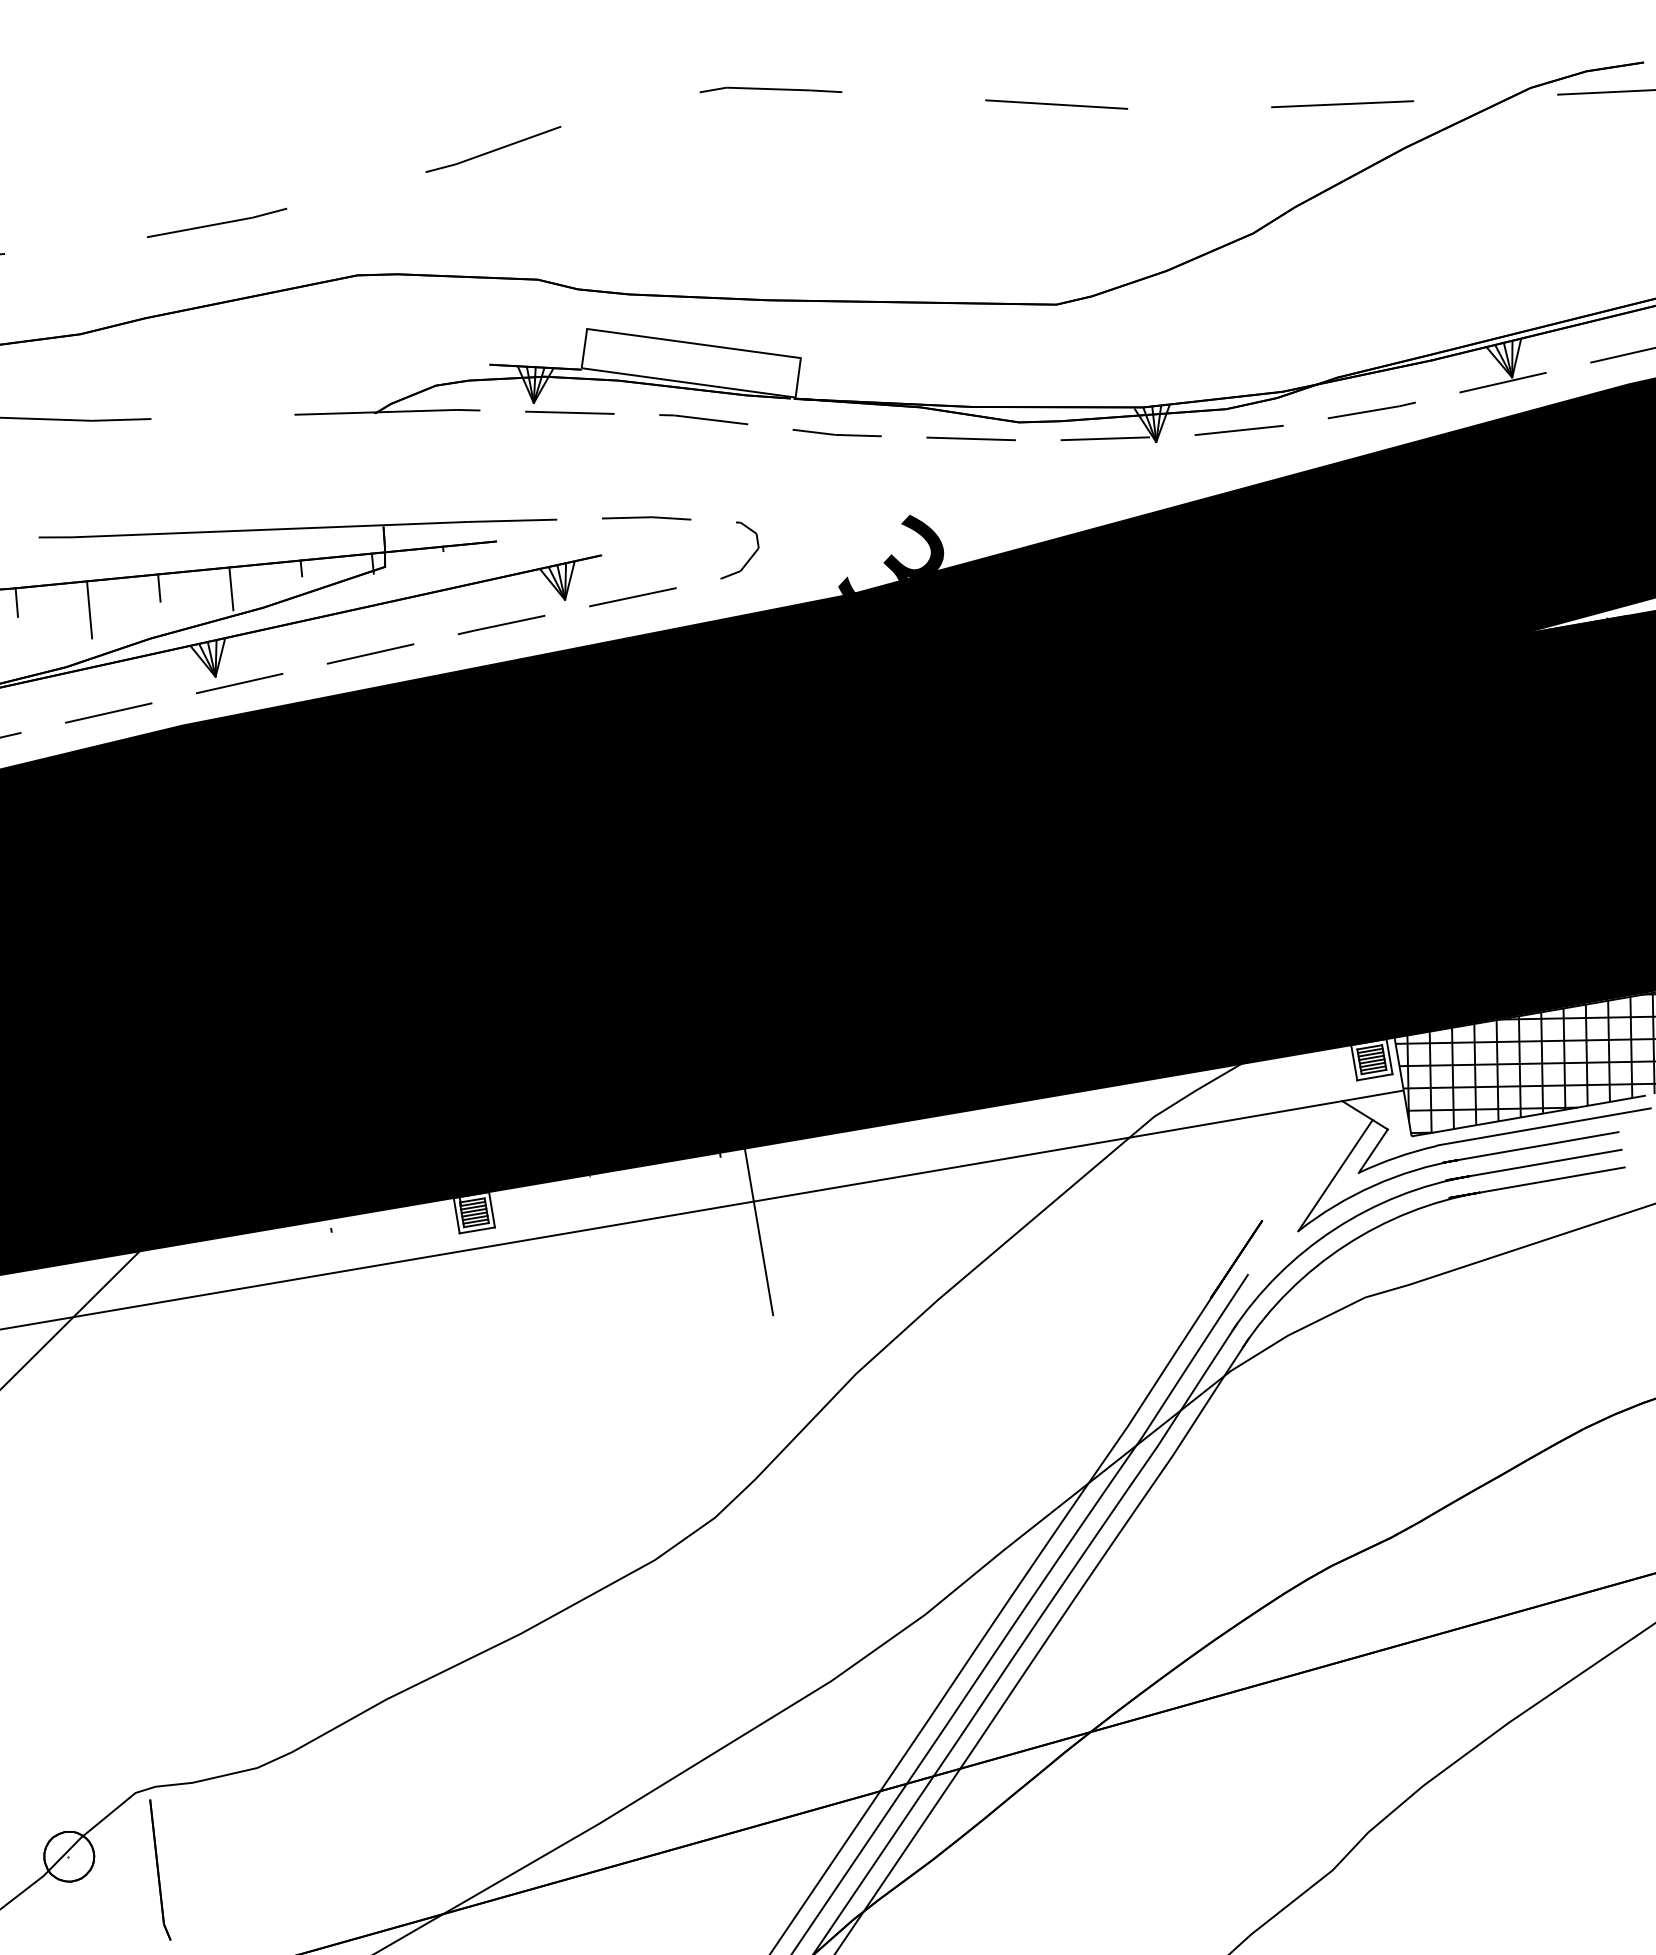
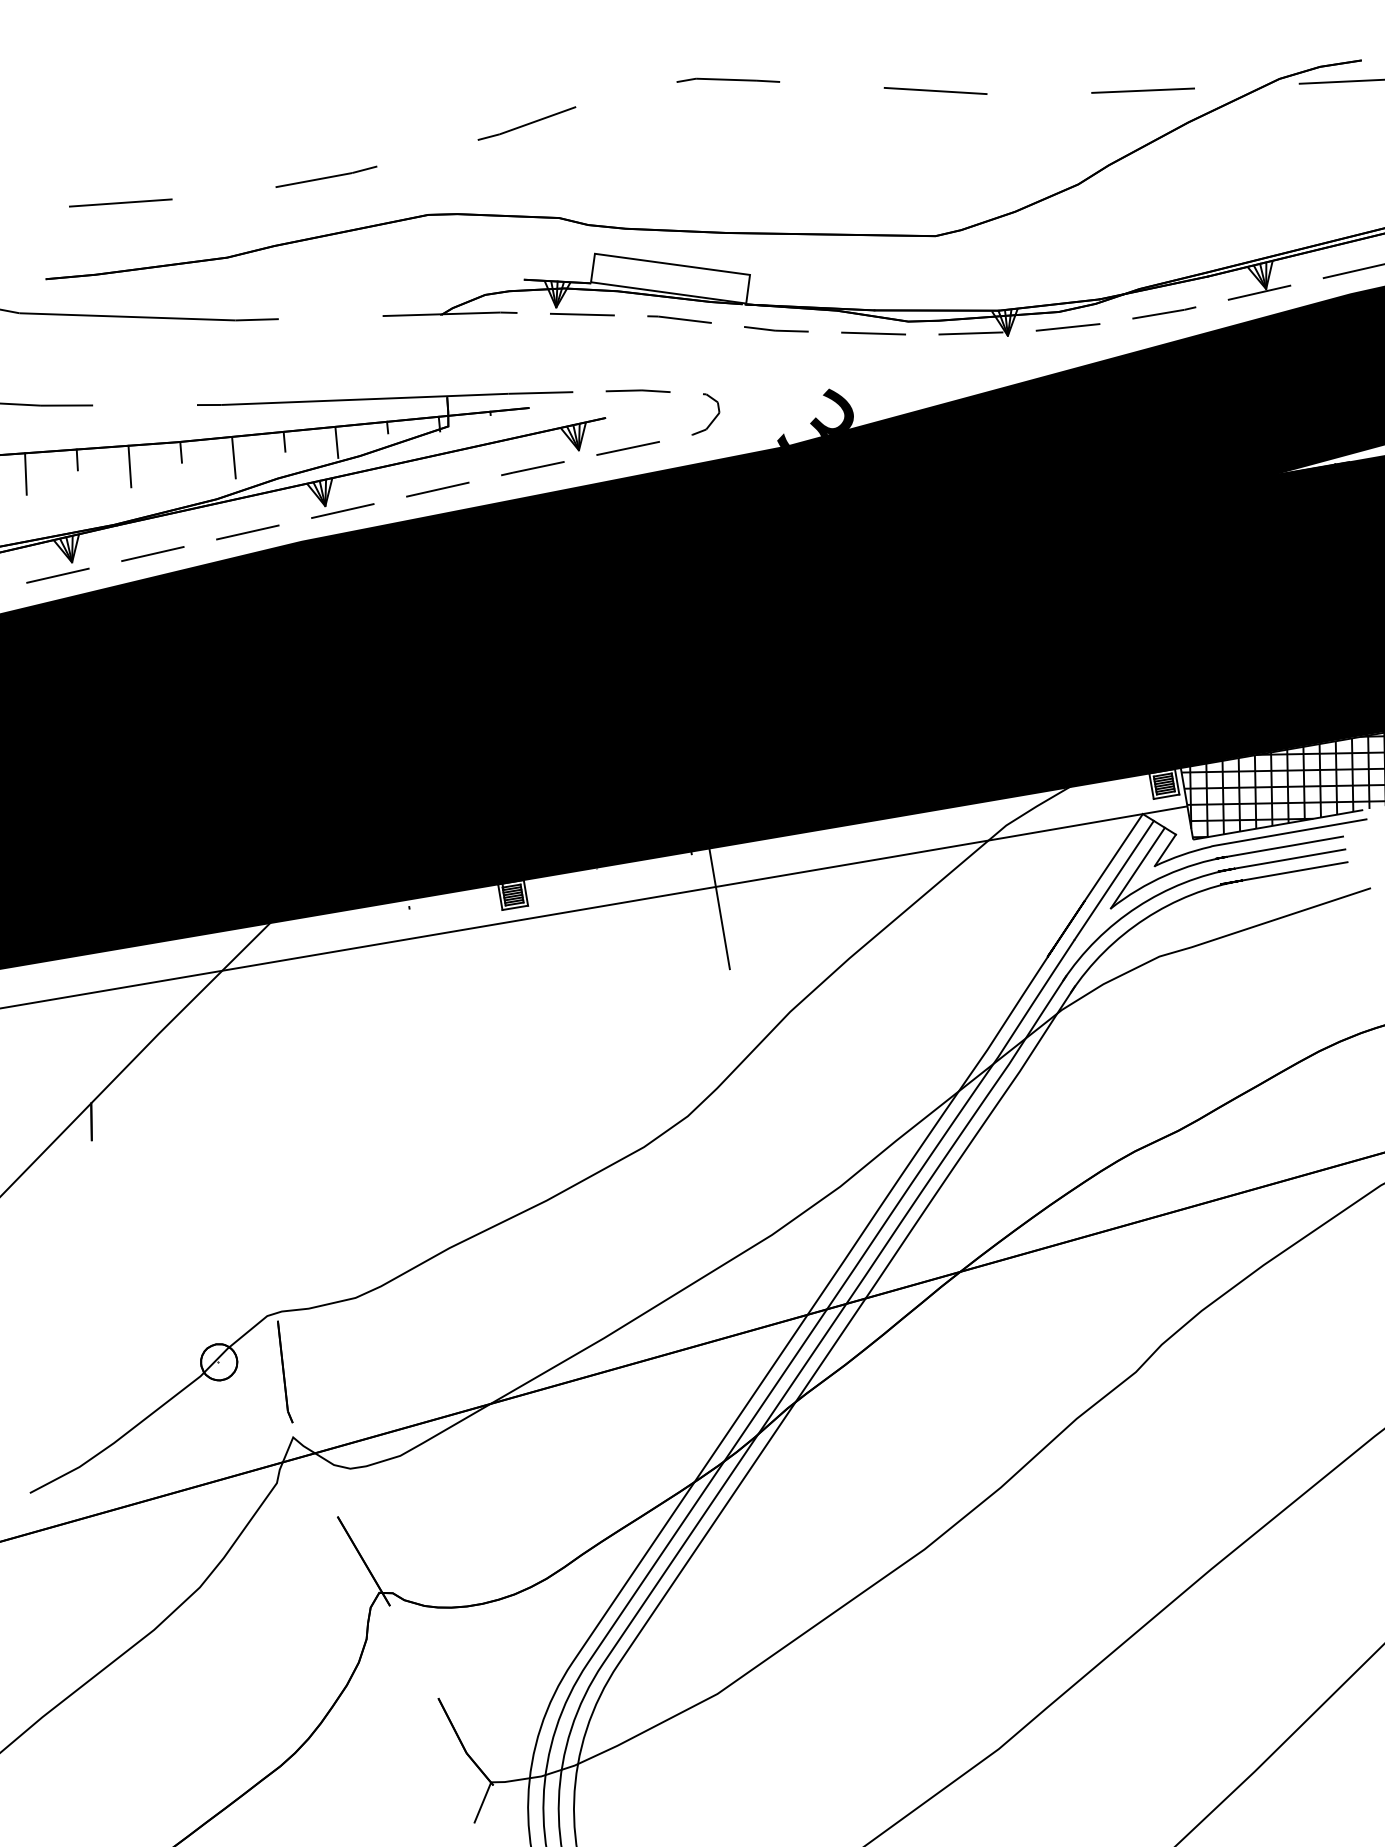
line: (1301, 1160) -> (1113, 857), added
line: (1301, 1191) -> (1113, 879), added

